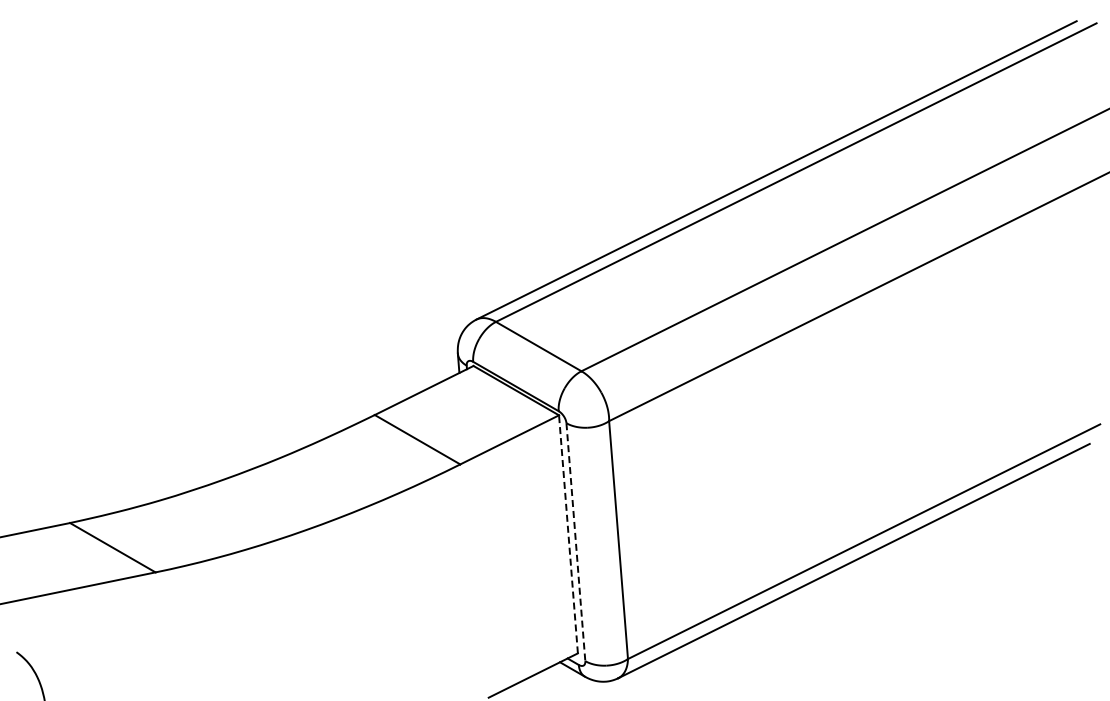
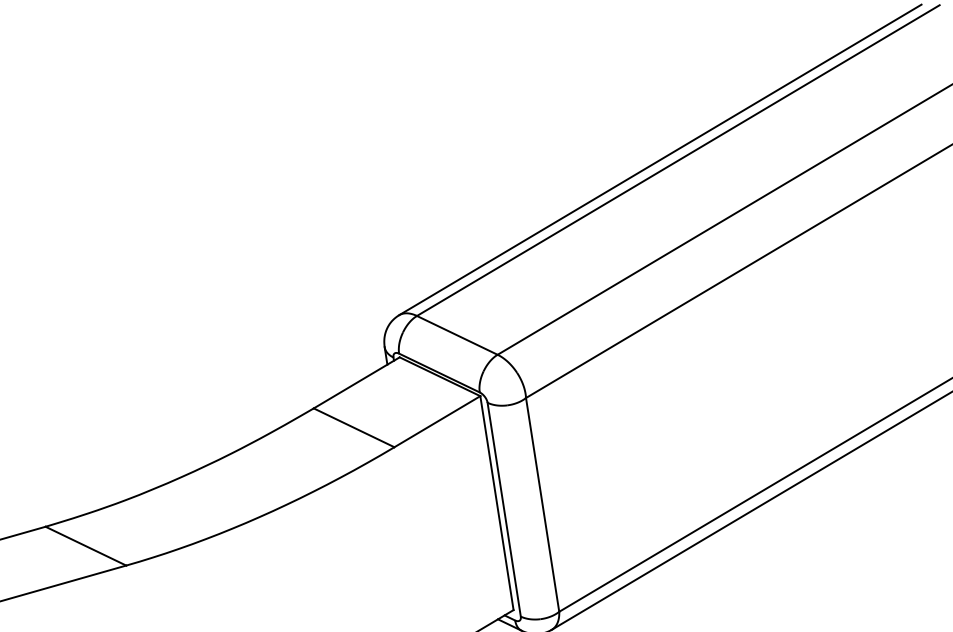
line: (568, 533) -> (496, 502), dashed -> solid
line: (575, 542) -> (503, 510), dashed -> solid

